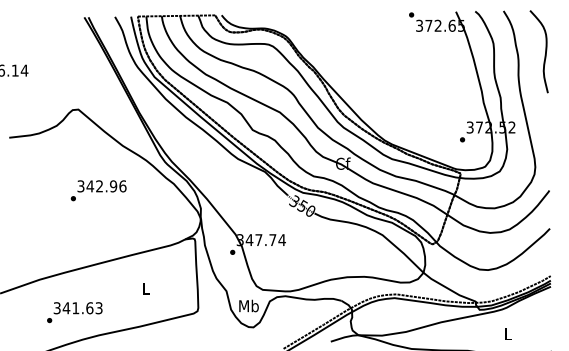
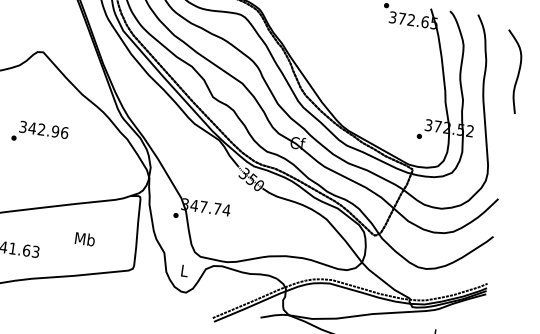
curve: (545, 51) -> (518, 72), moved
text: (98, 190) -> (39, 133), moved
text: (145, 288) -> (84, 238), L -> Mb
text: (248, 305) -> (184, 270), Mb -> L

